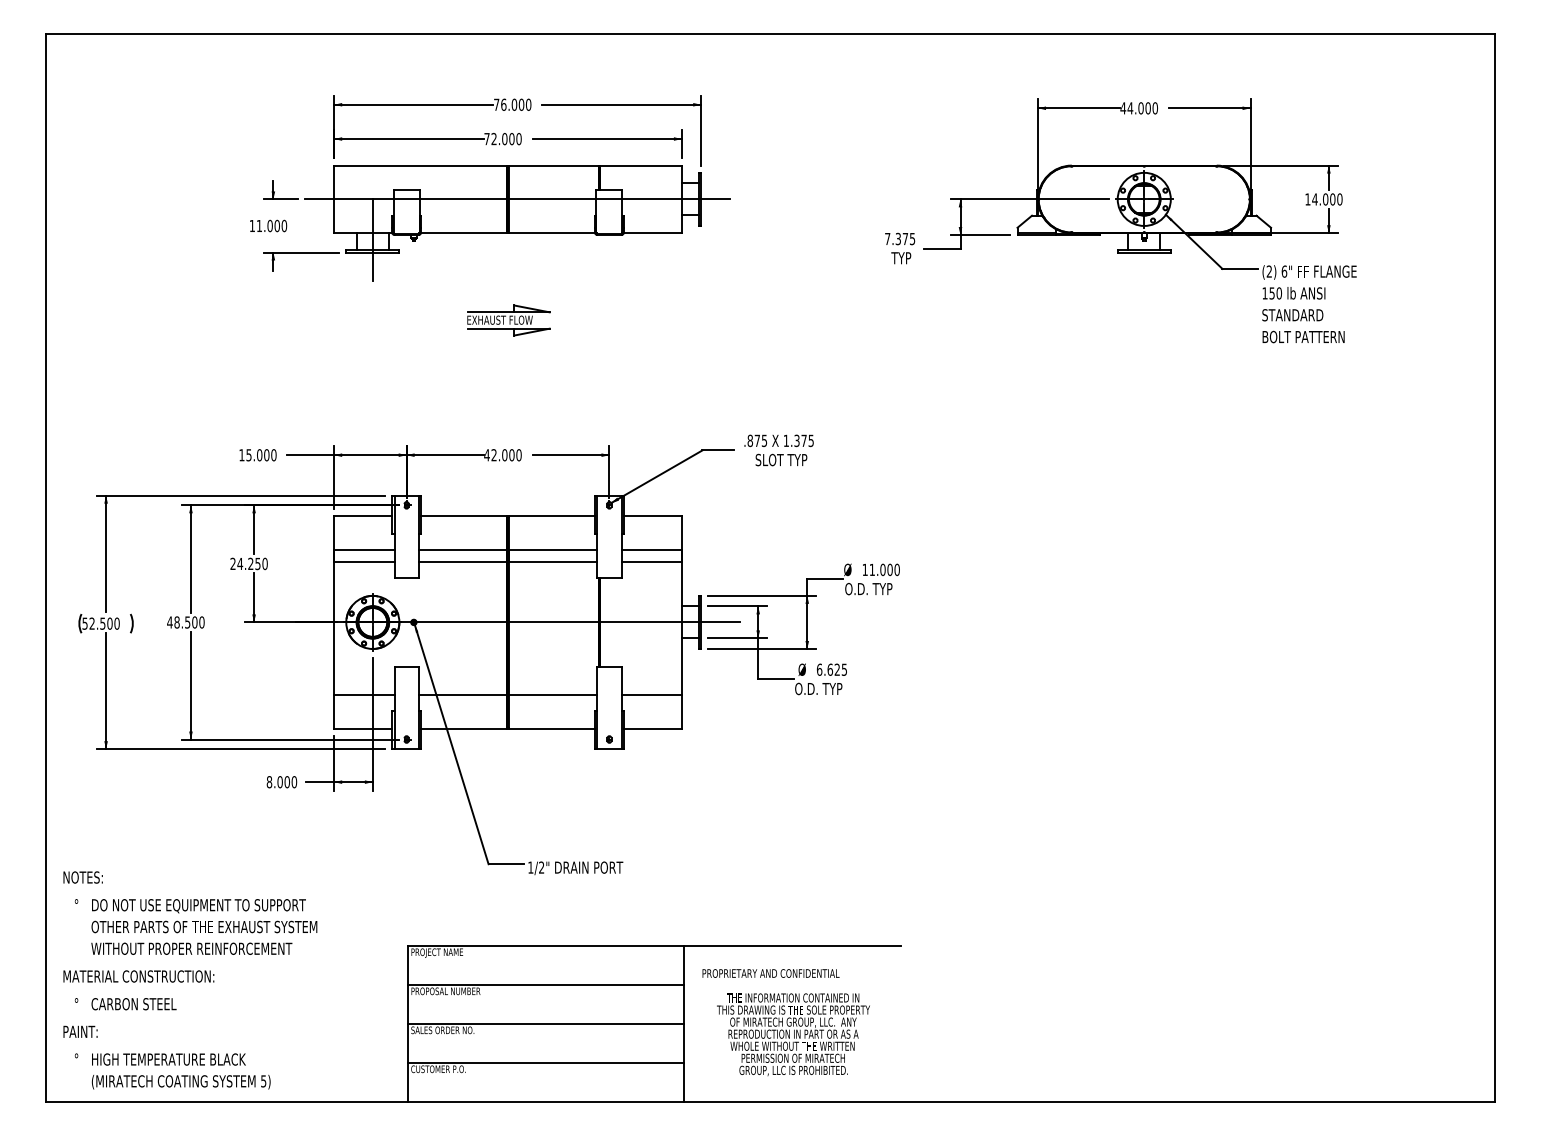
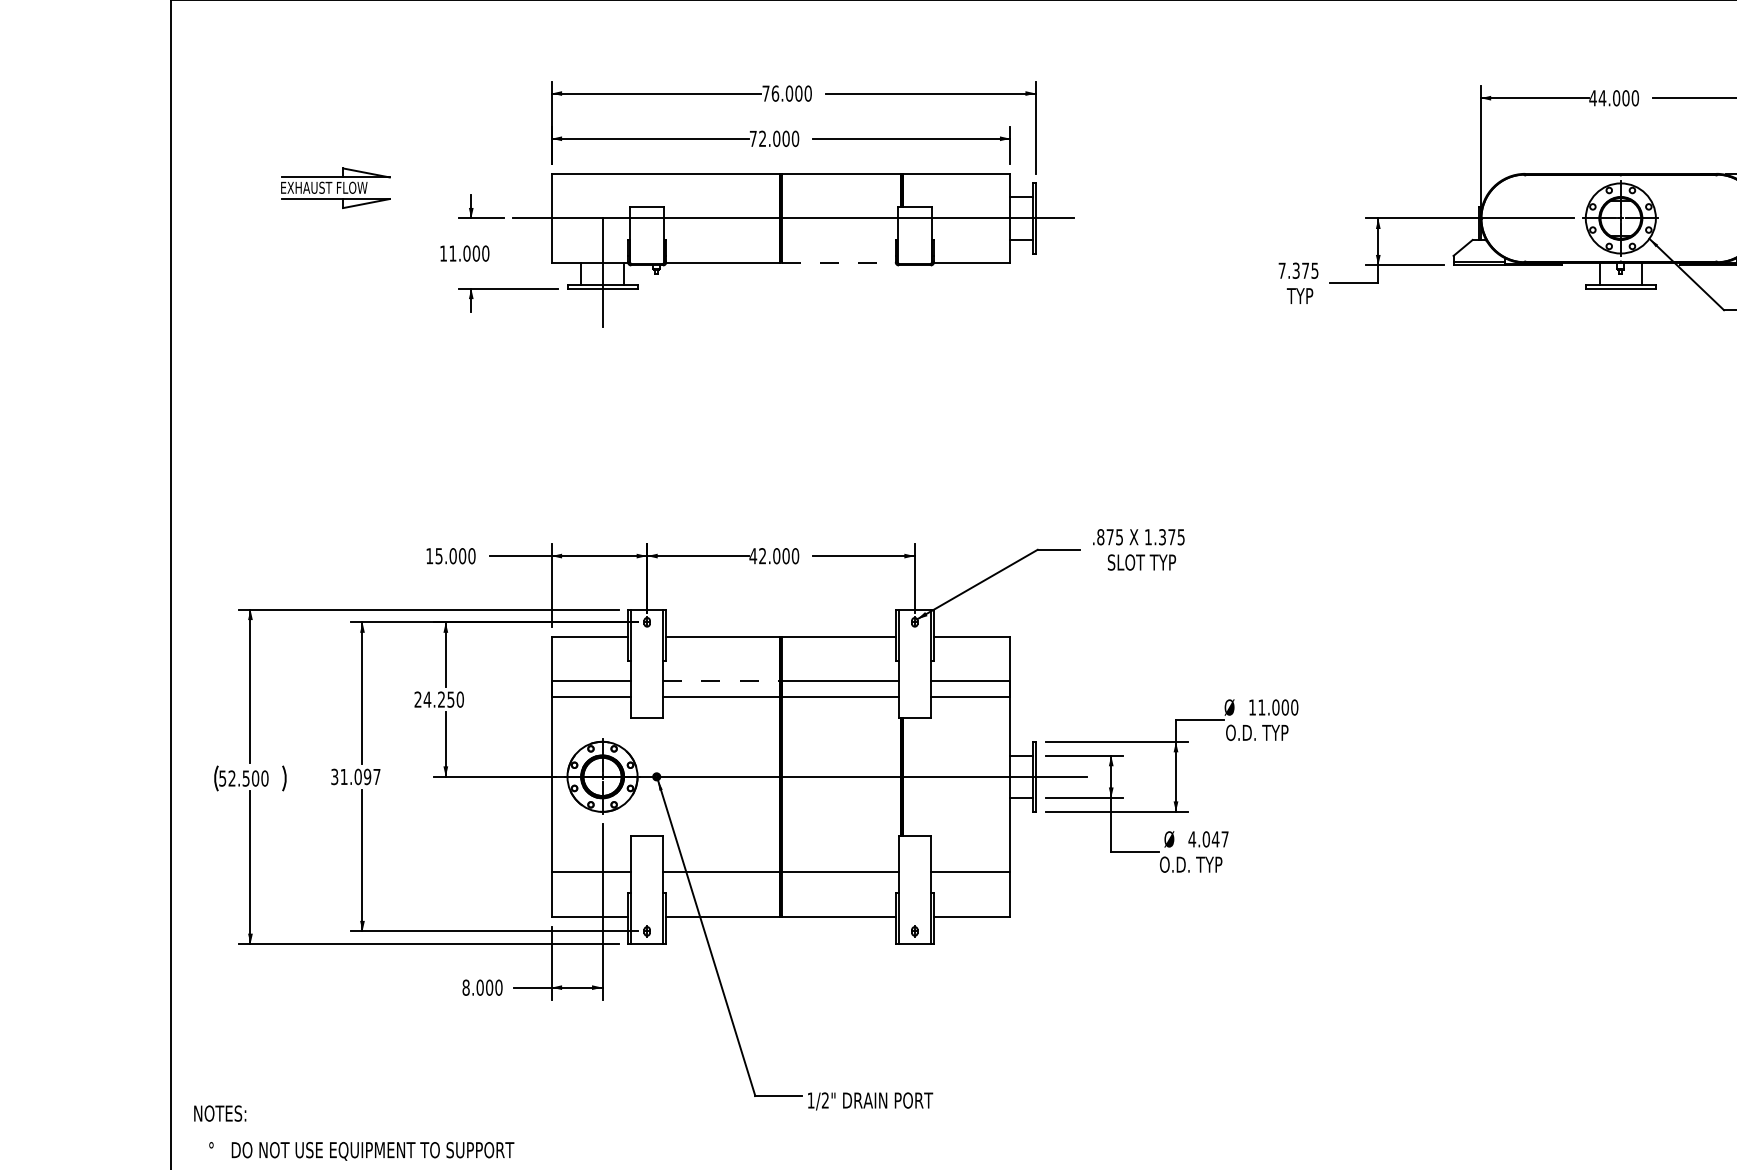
line: (552, 233) -> (839, 263), solid -> dashed
part: (508, 320) -> (335, 188), moved
line: (463, 550) -> (722, 681), solid -> dashed
text: (185, 622) -> (355, 776), 48.500 -> 31.097
text: (831, 669) -> (1207, 838), 6.625 -> 4.047

